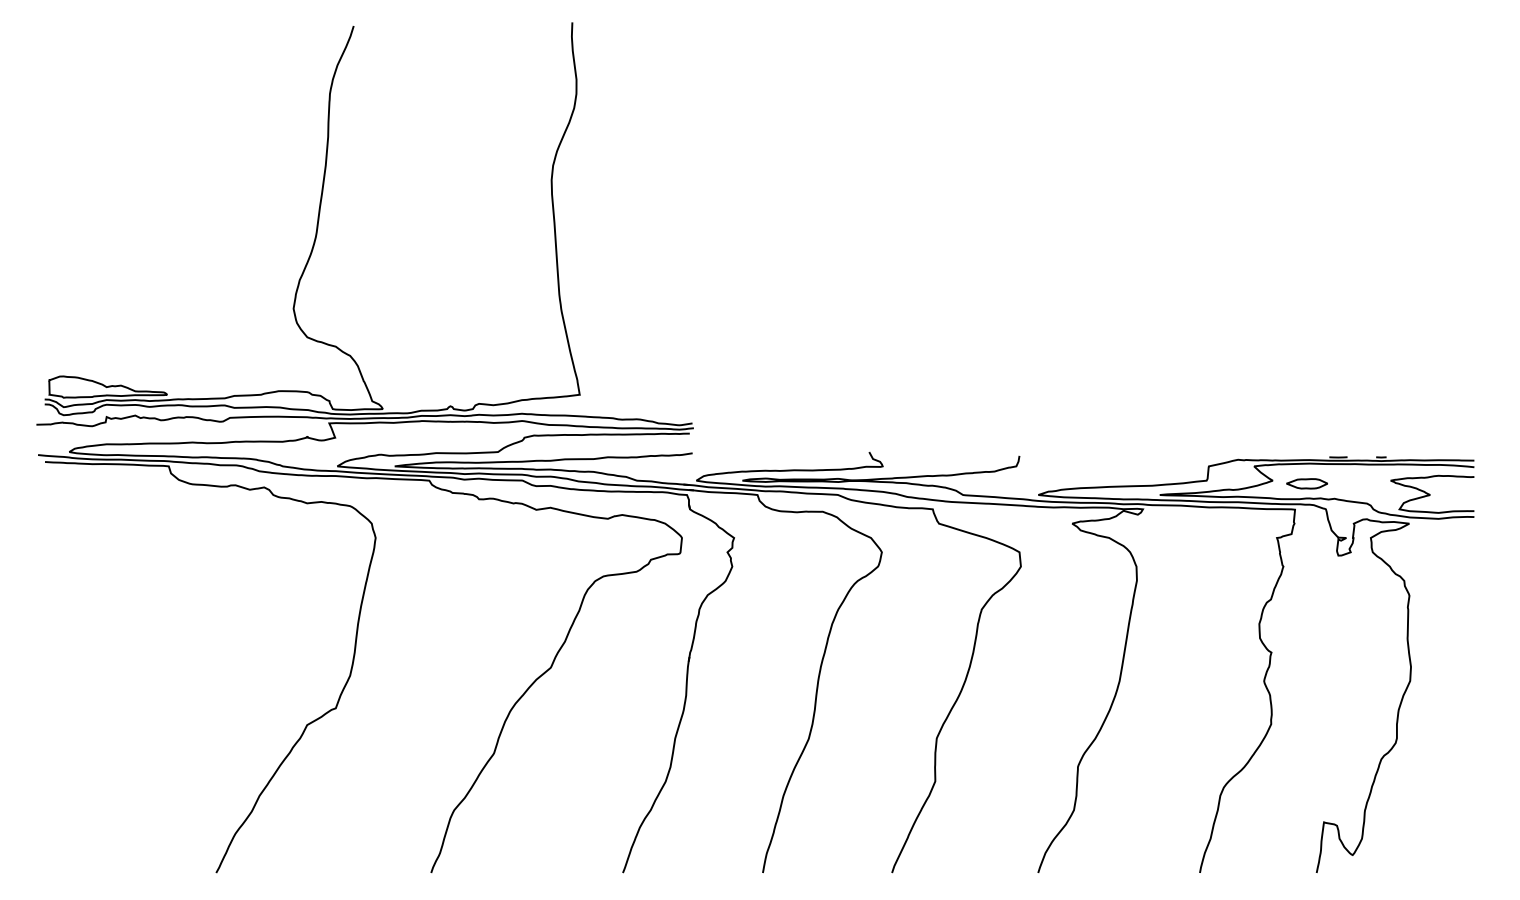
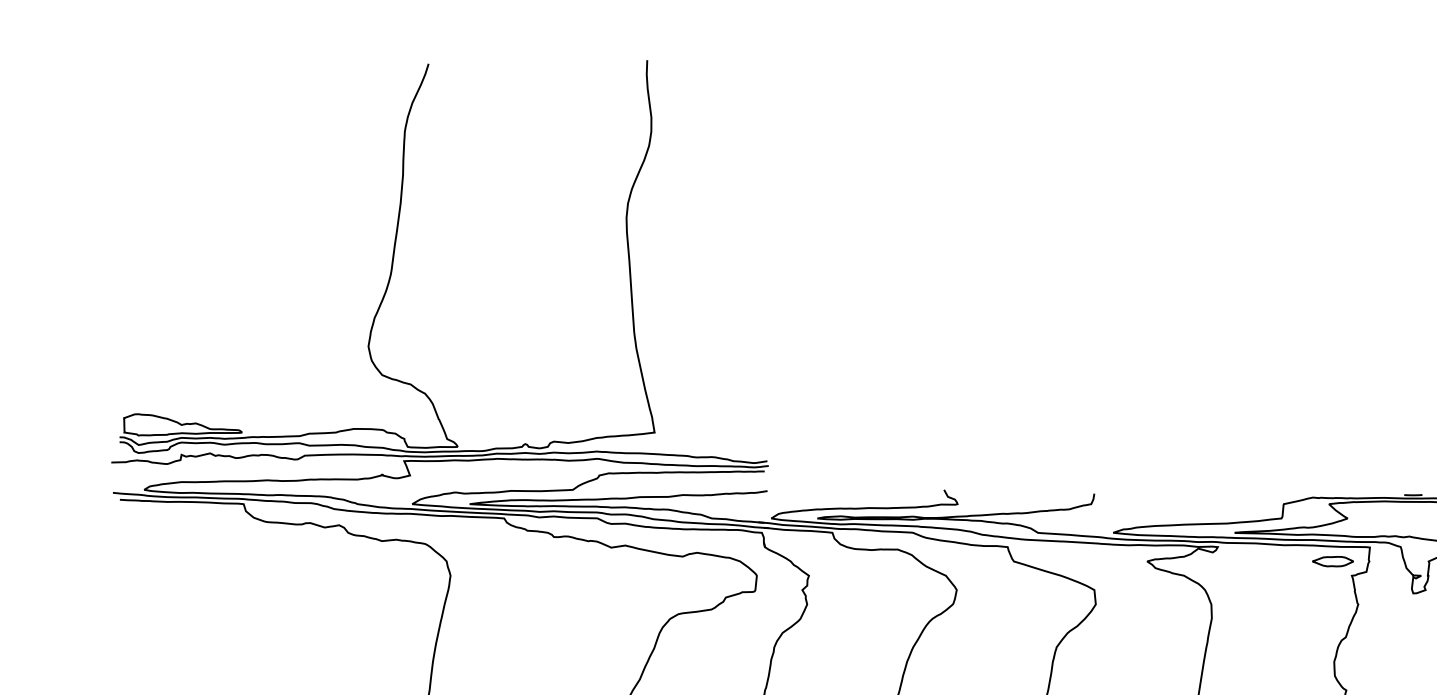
part: (1306, 483) -> (1332, 561), moved

